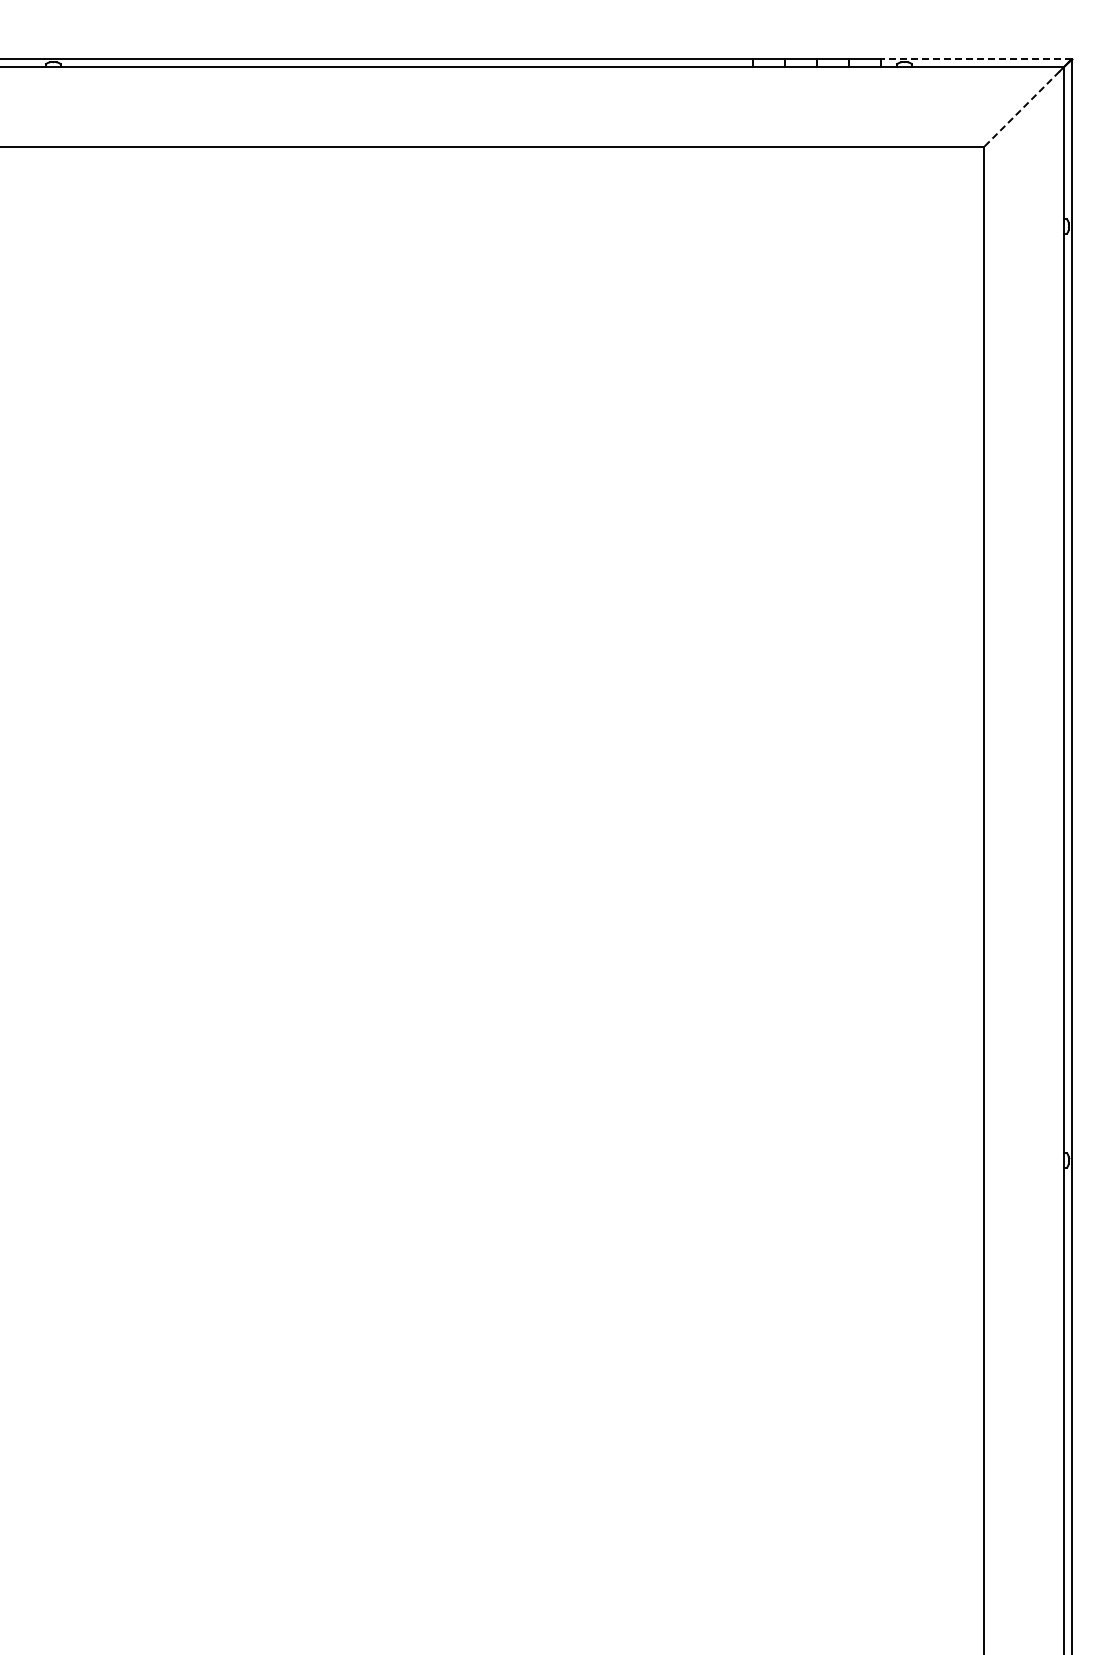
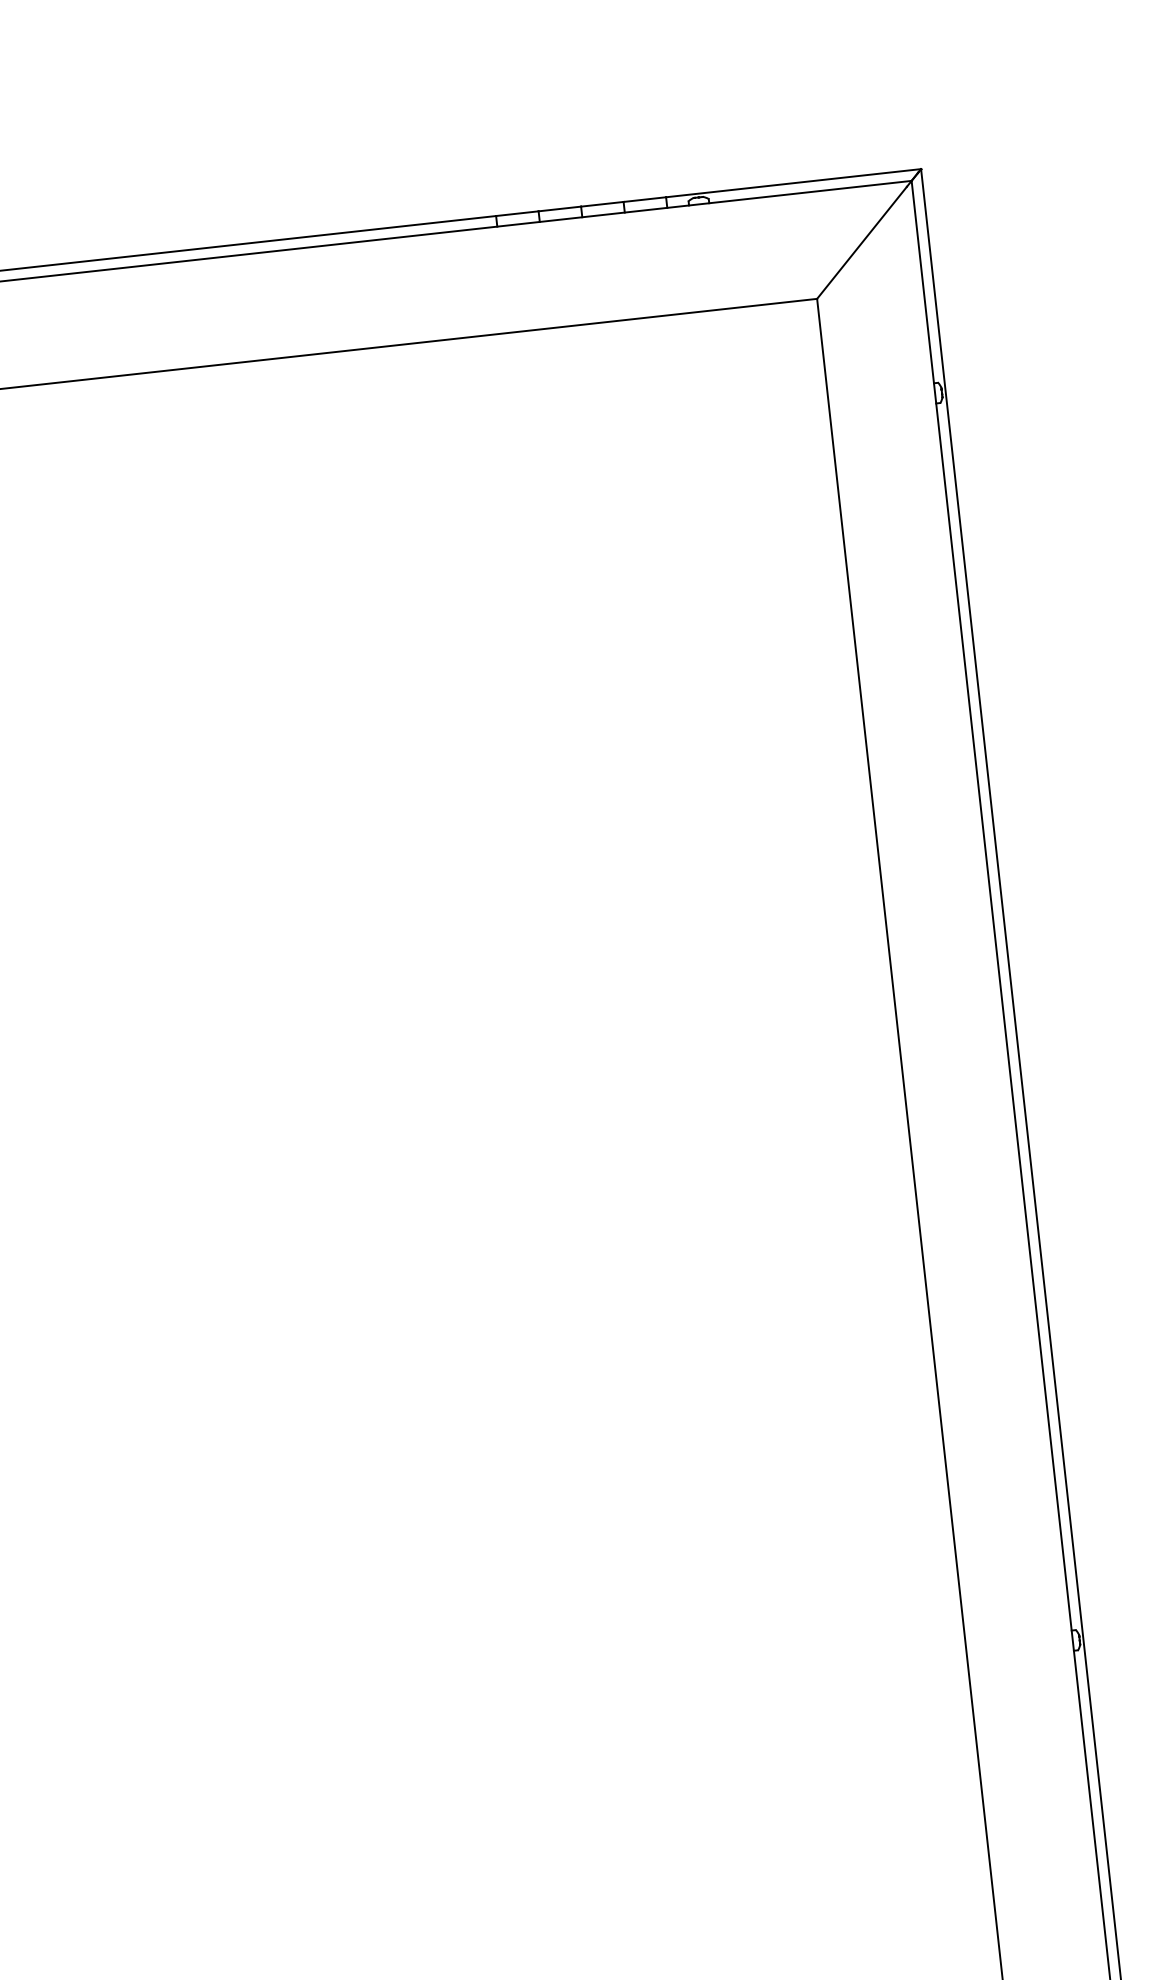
line: (975, 59) -> (792, 183), dashed -> solid
line: (1021, 109) -> (861, 243), dashed -> solid

